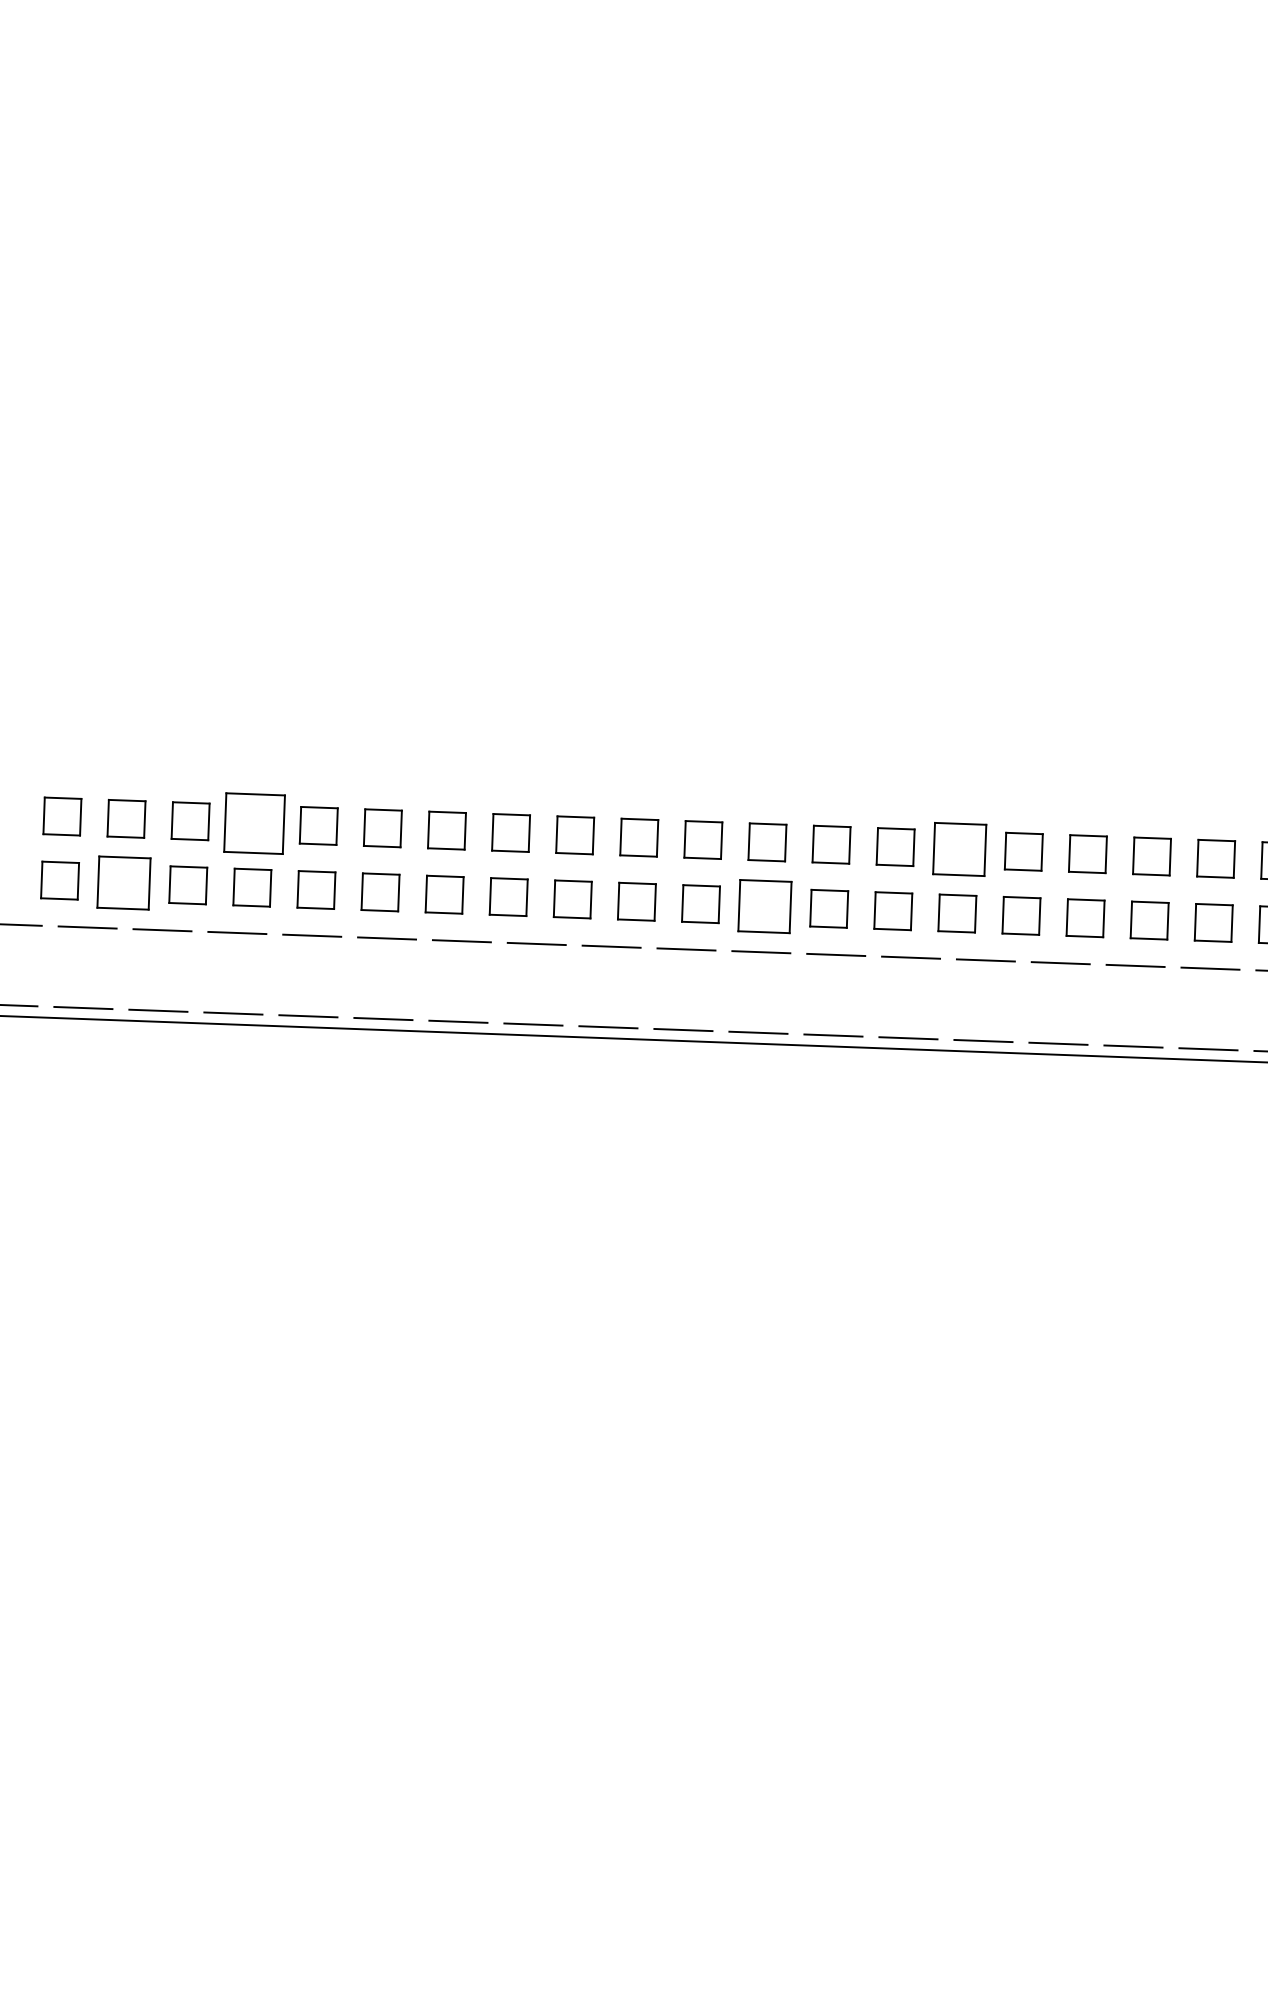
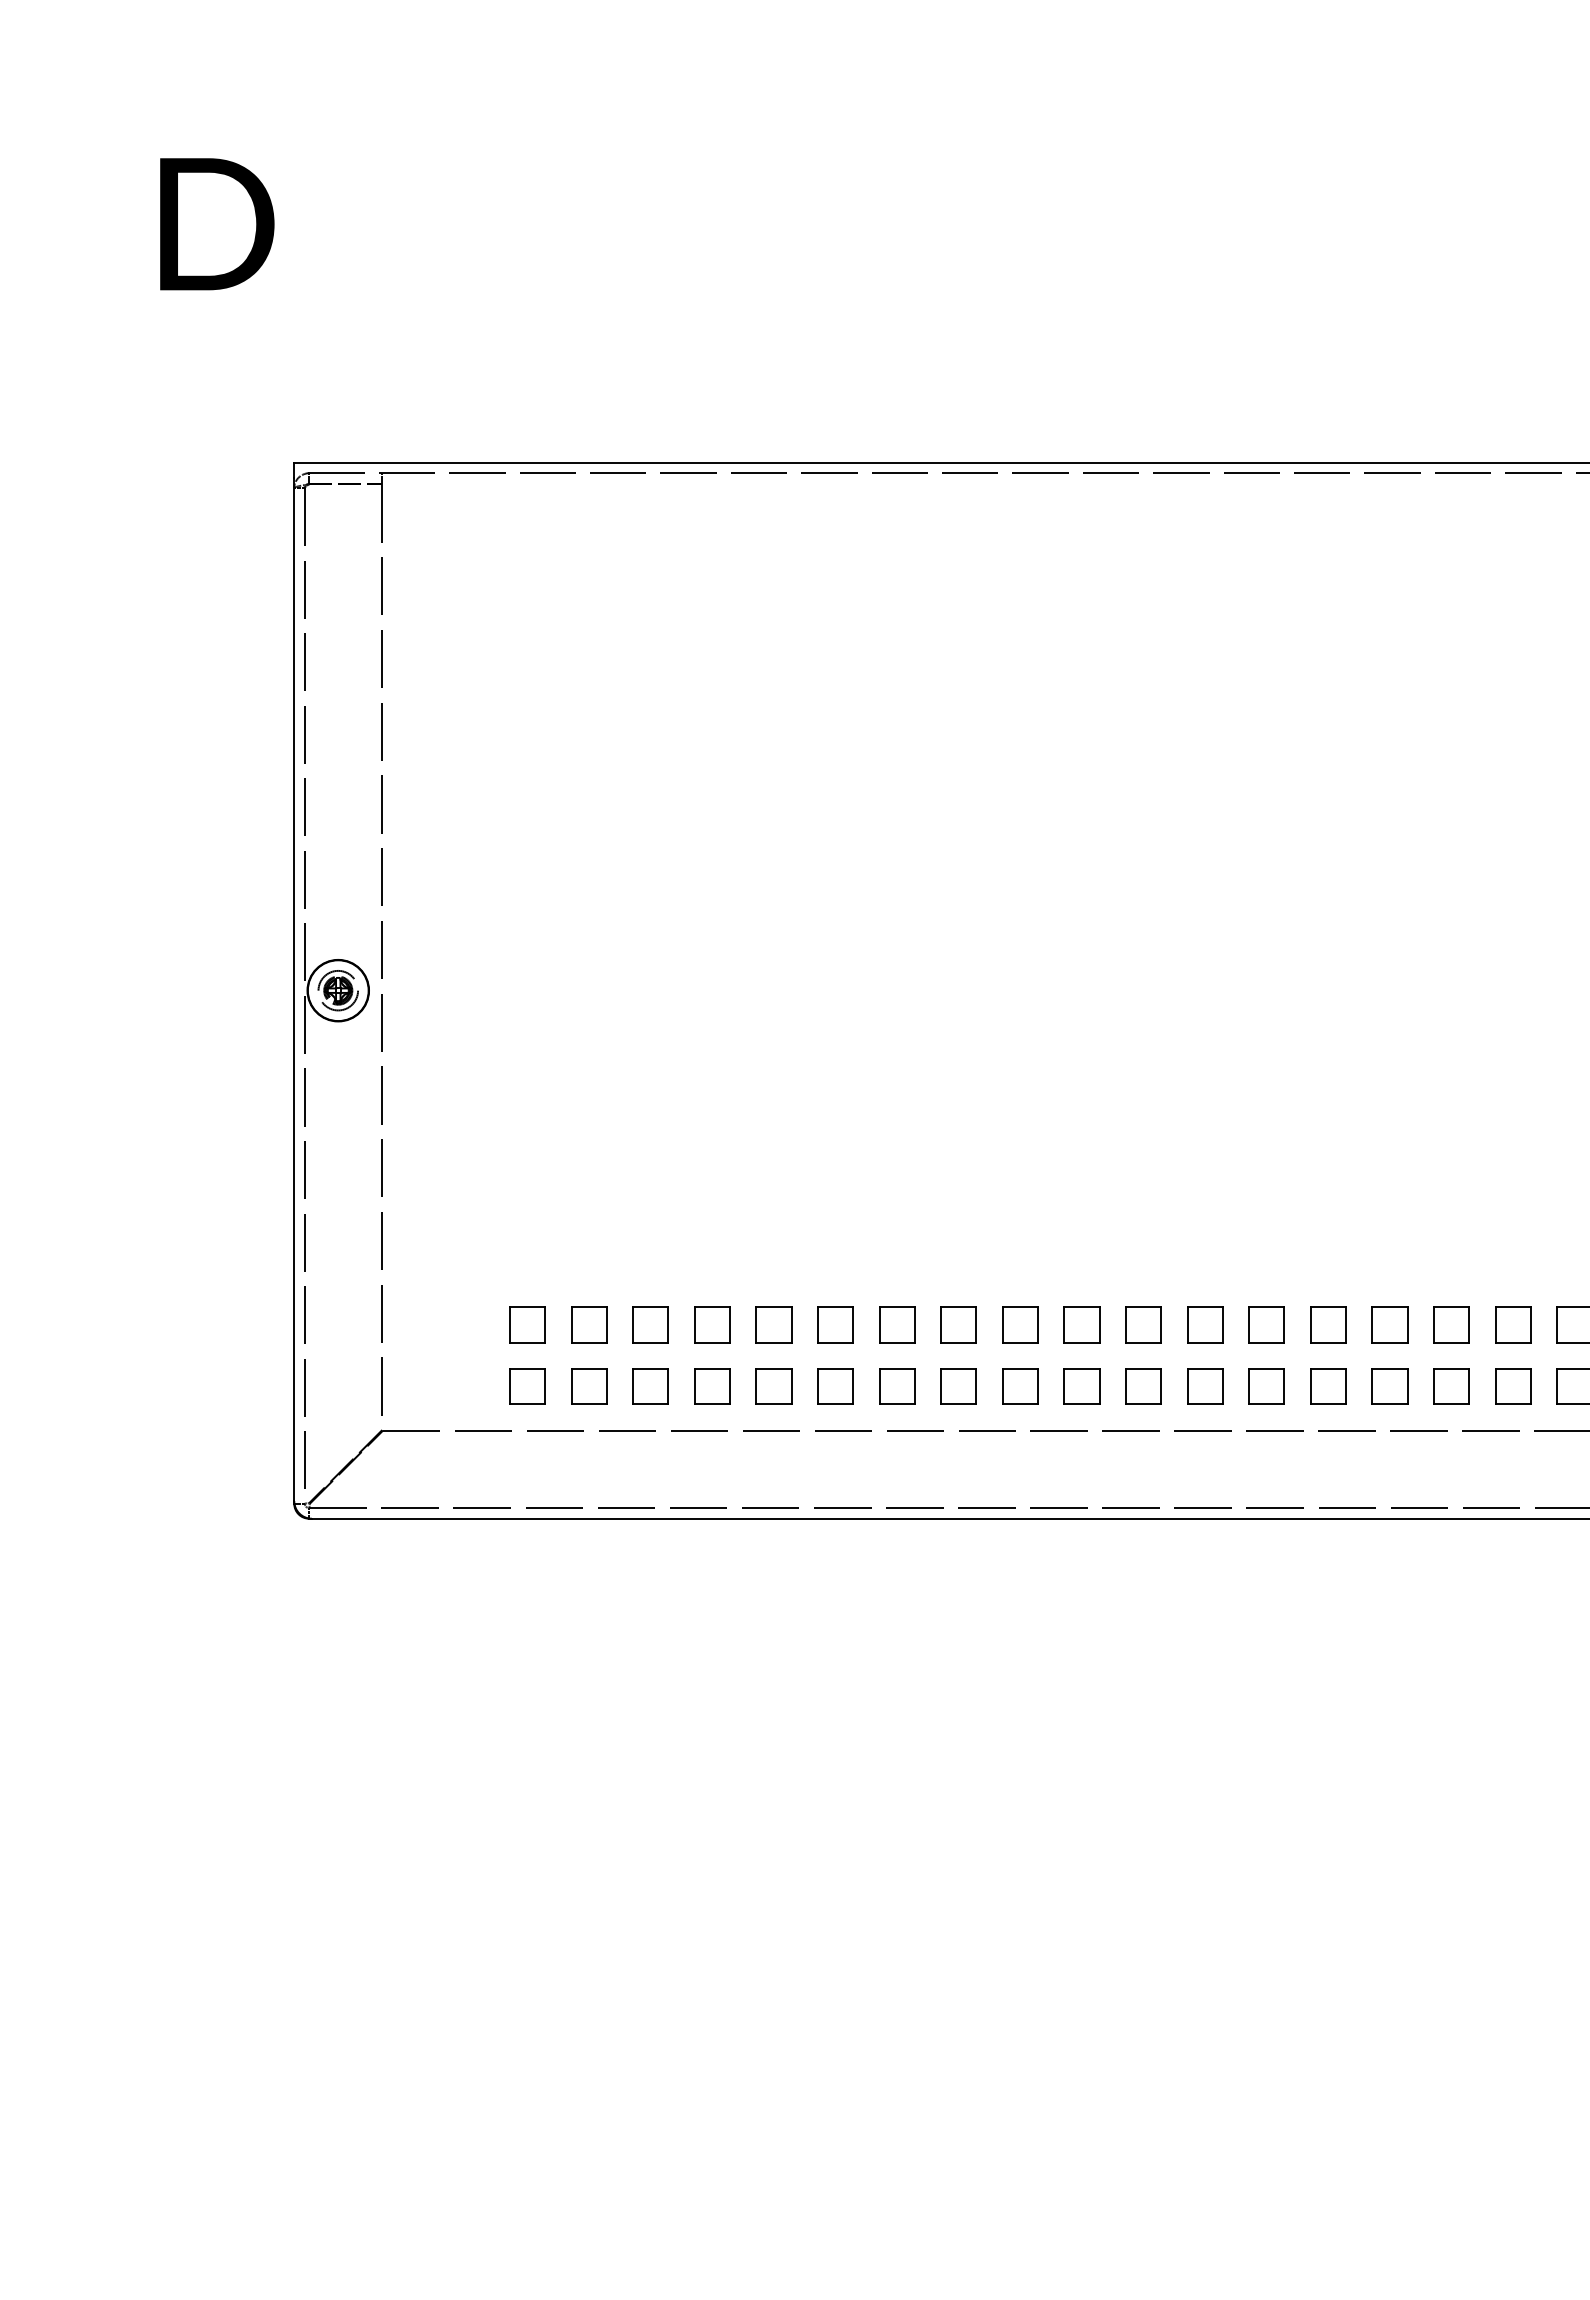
part: (254, 822) -> (712, 1324), size x0.62
part: (959, 848) -> (1389, 1324), size x0.71
part: (124, 882) -> (589, 1386), size x0.71
part: (765, 906) -> (1205, 1386), size x0.71

